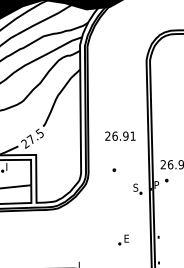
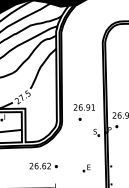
text: (120, 135) -> (84, 106), moved
part: (62, 236) -> (43, 165), added

